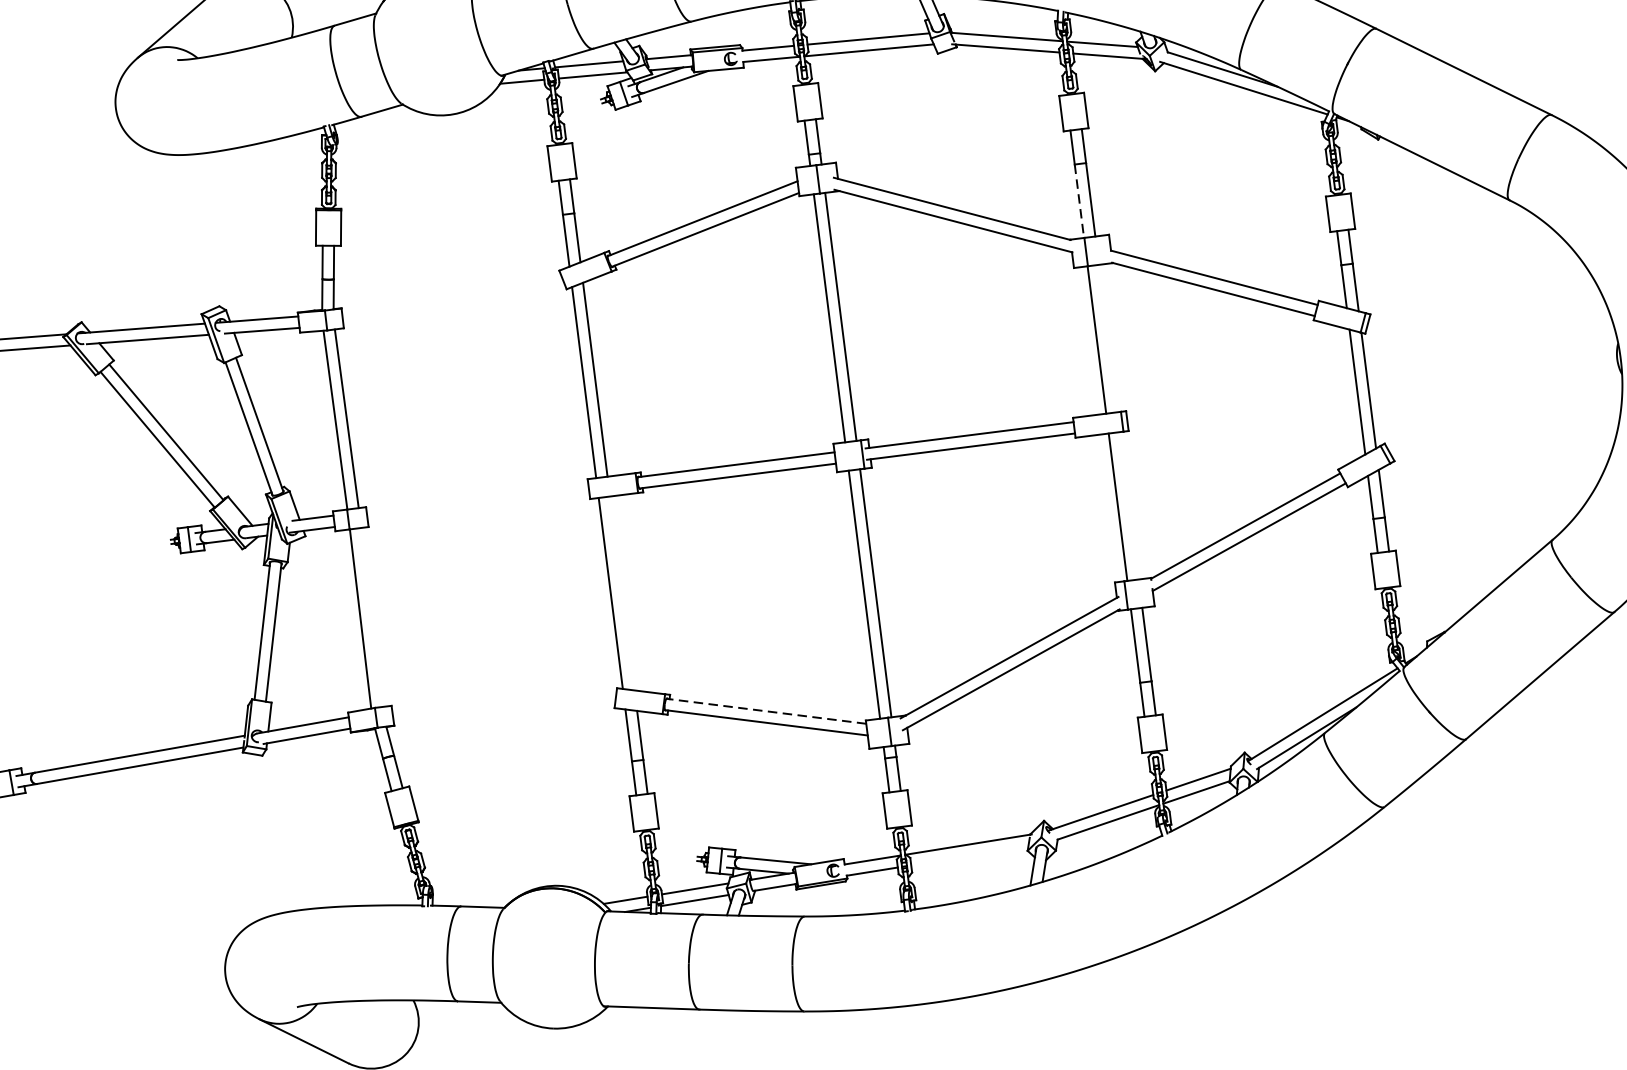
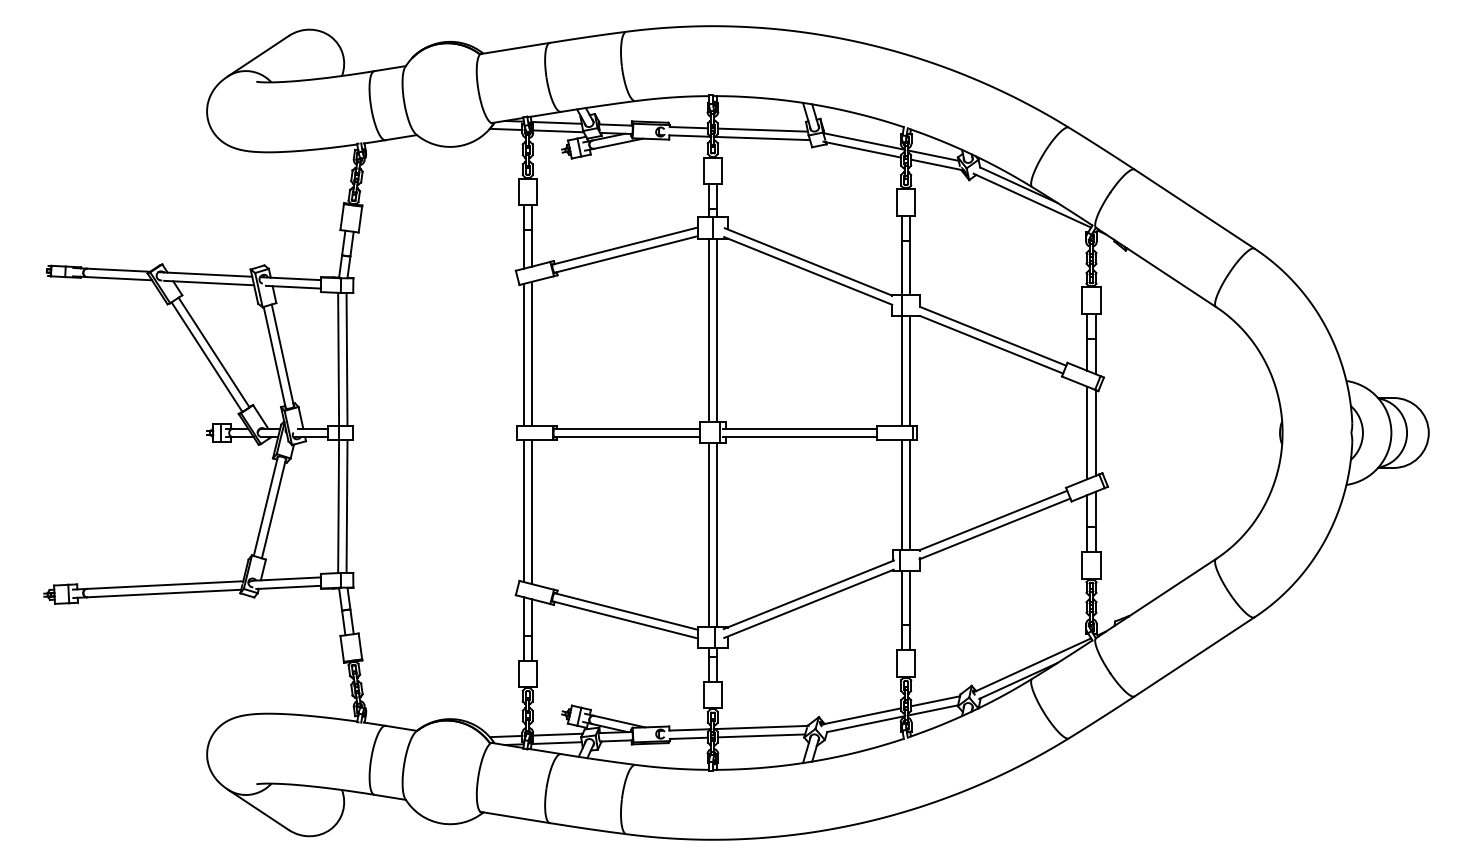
line: (1078, 201) -> (901, 268), dashed -> solid
line: (1108, 337) -> (910, 370), added
line: (1129, 505) -> (910, 494), added
line: (622, 593) -> (532, 512), added
line: (371, 617) -> (346, 506), added
line: (765, 711) -> (625, 611), dashed -> solid
line: (969, 855) -> (761, 735), added

